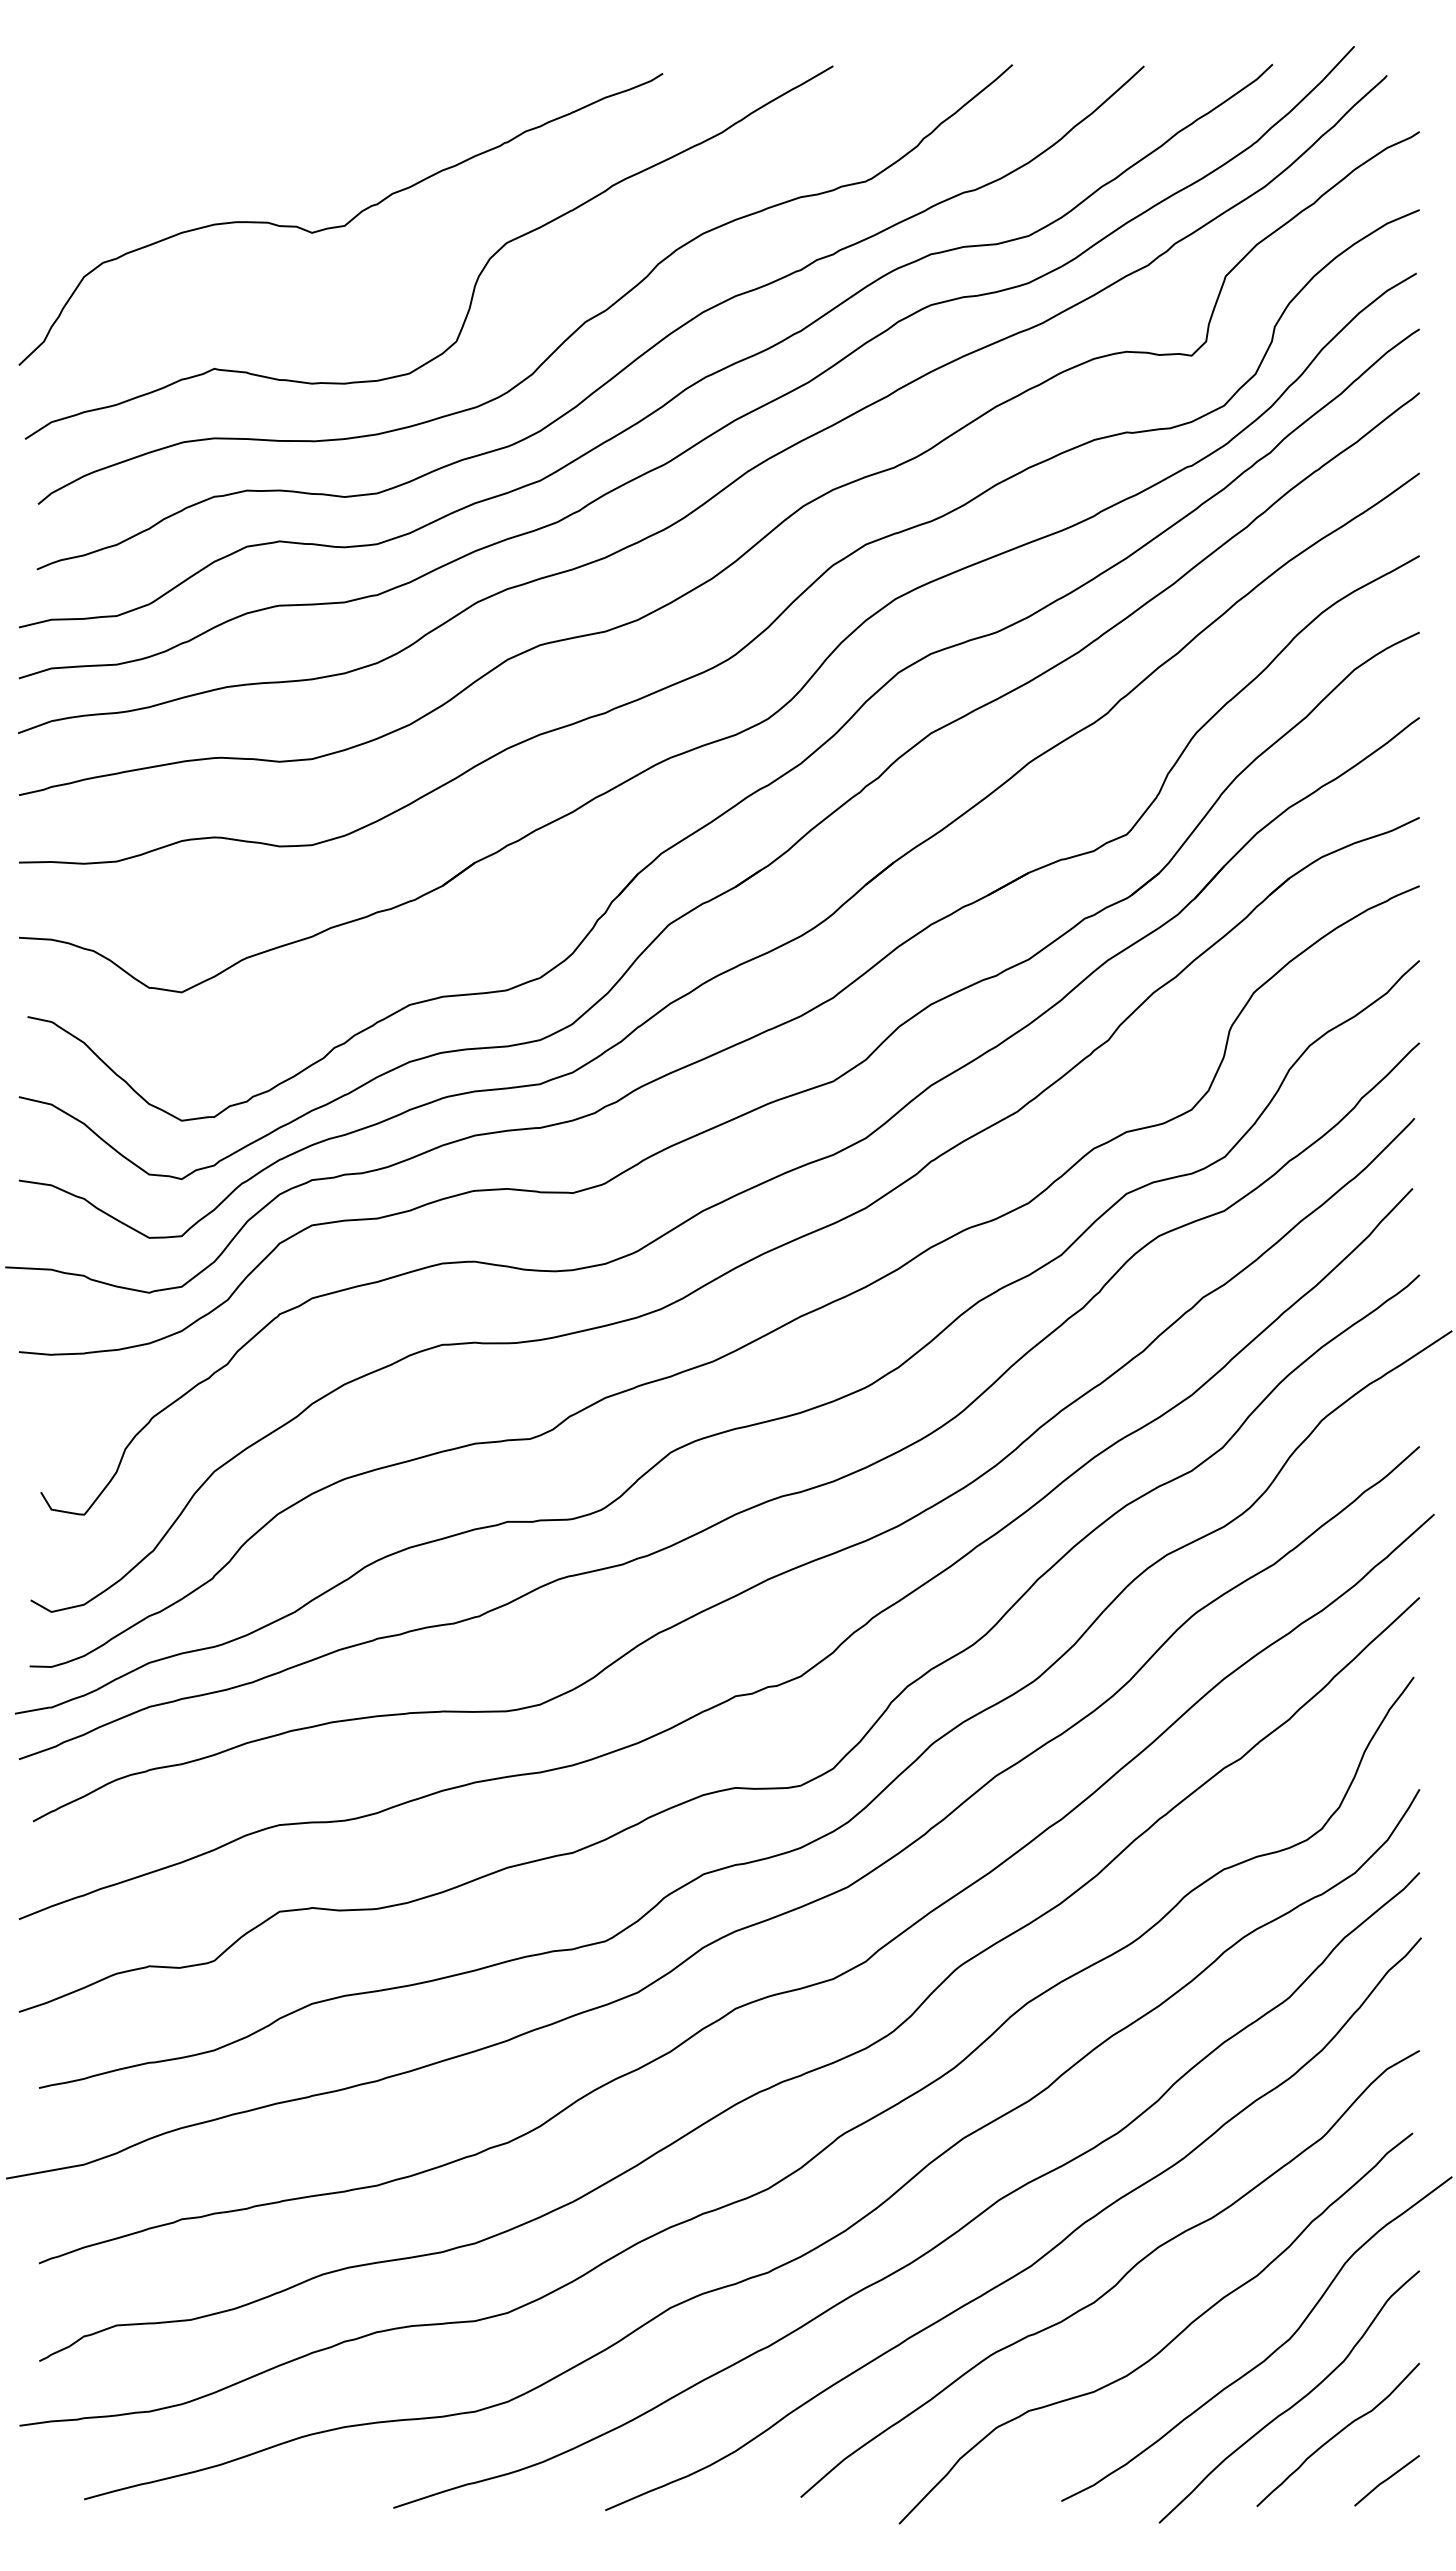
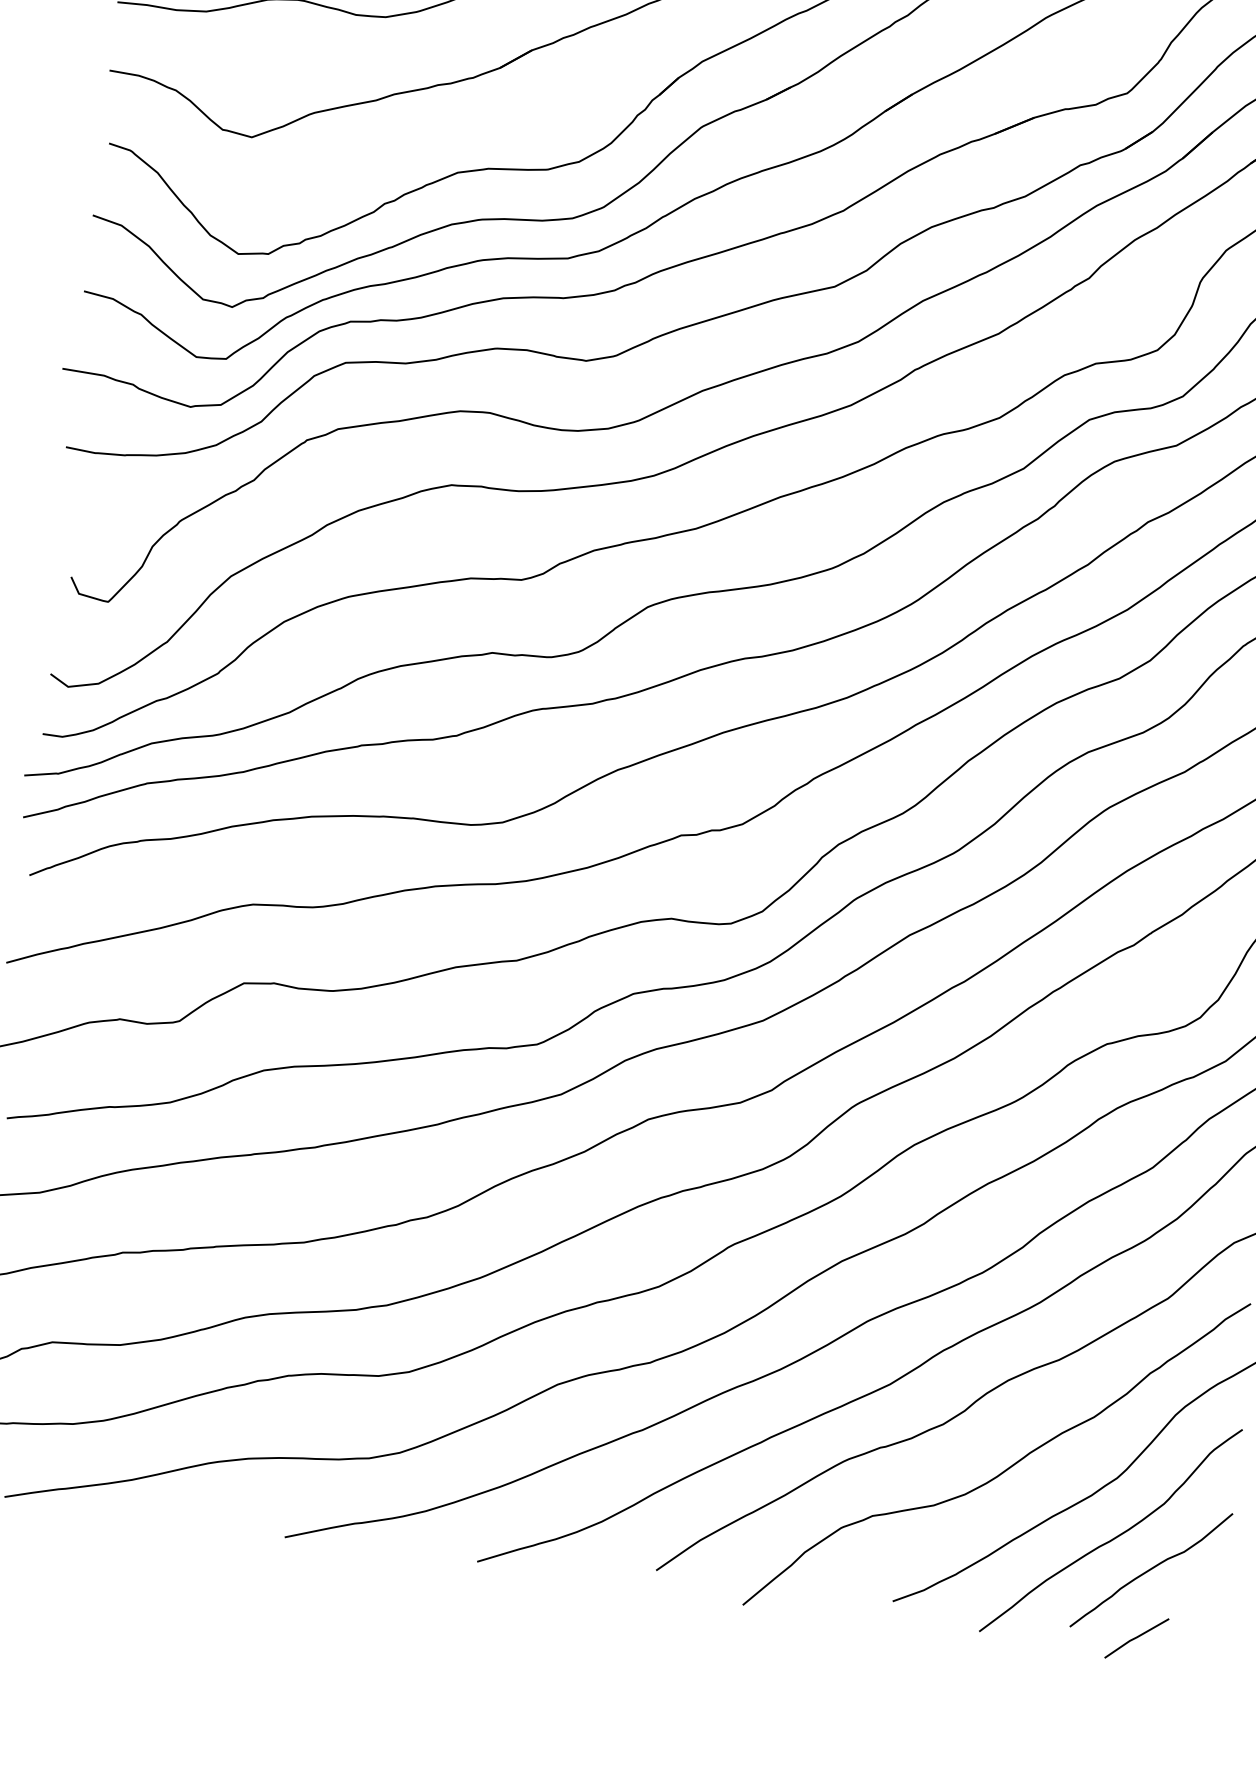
line: (1386, 2480) -> (1136, 1638), moved

